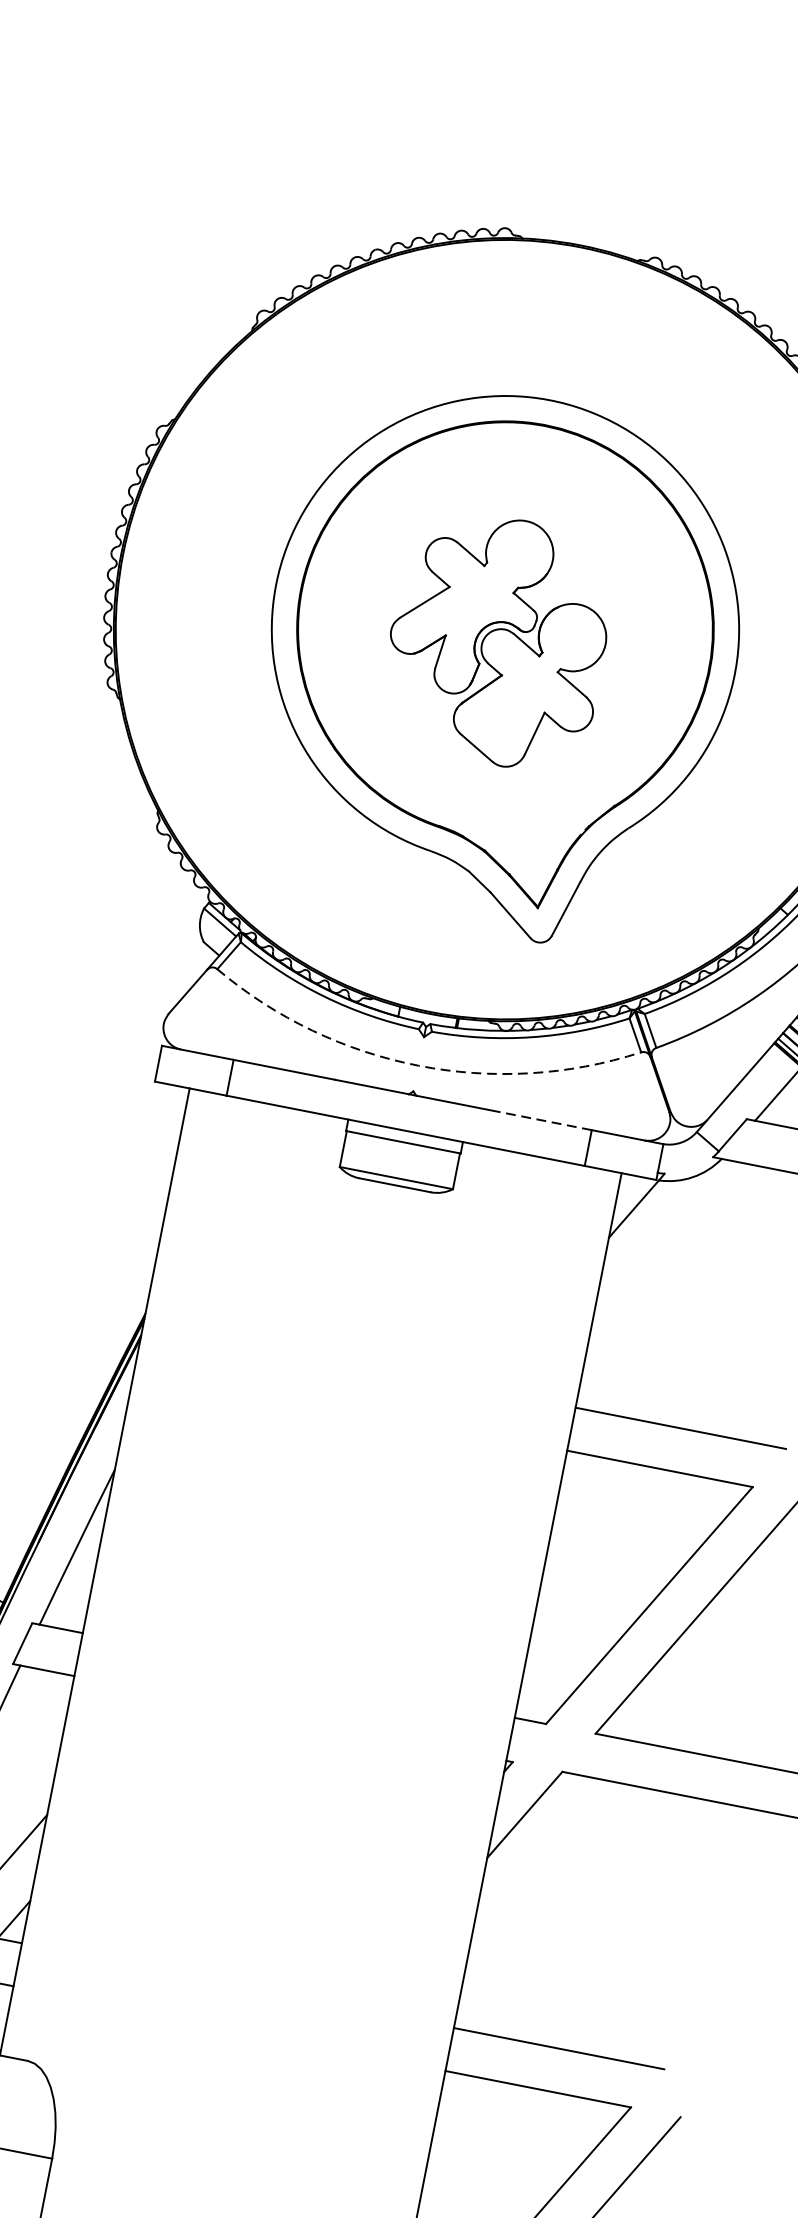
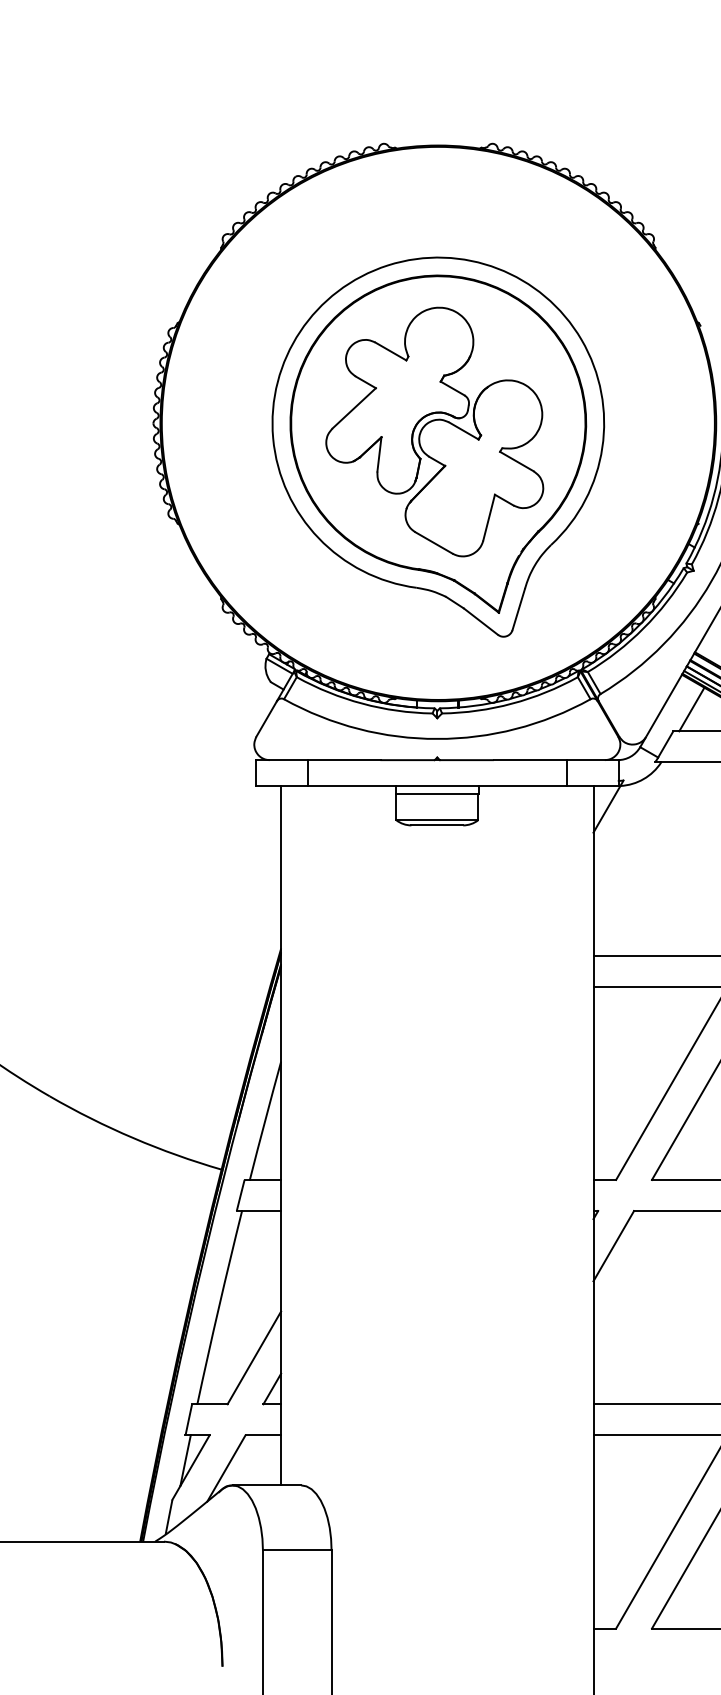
part: (497, 639) -> (434, 431), size x1.43
arc: (418, 1065) -> (437, 738), dashed -> solid
line: (540, 1120) -> (529, 760), dashed -> solid

